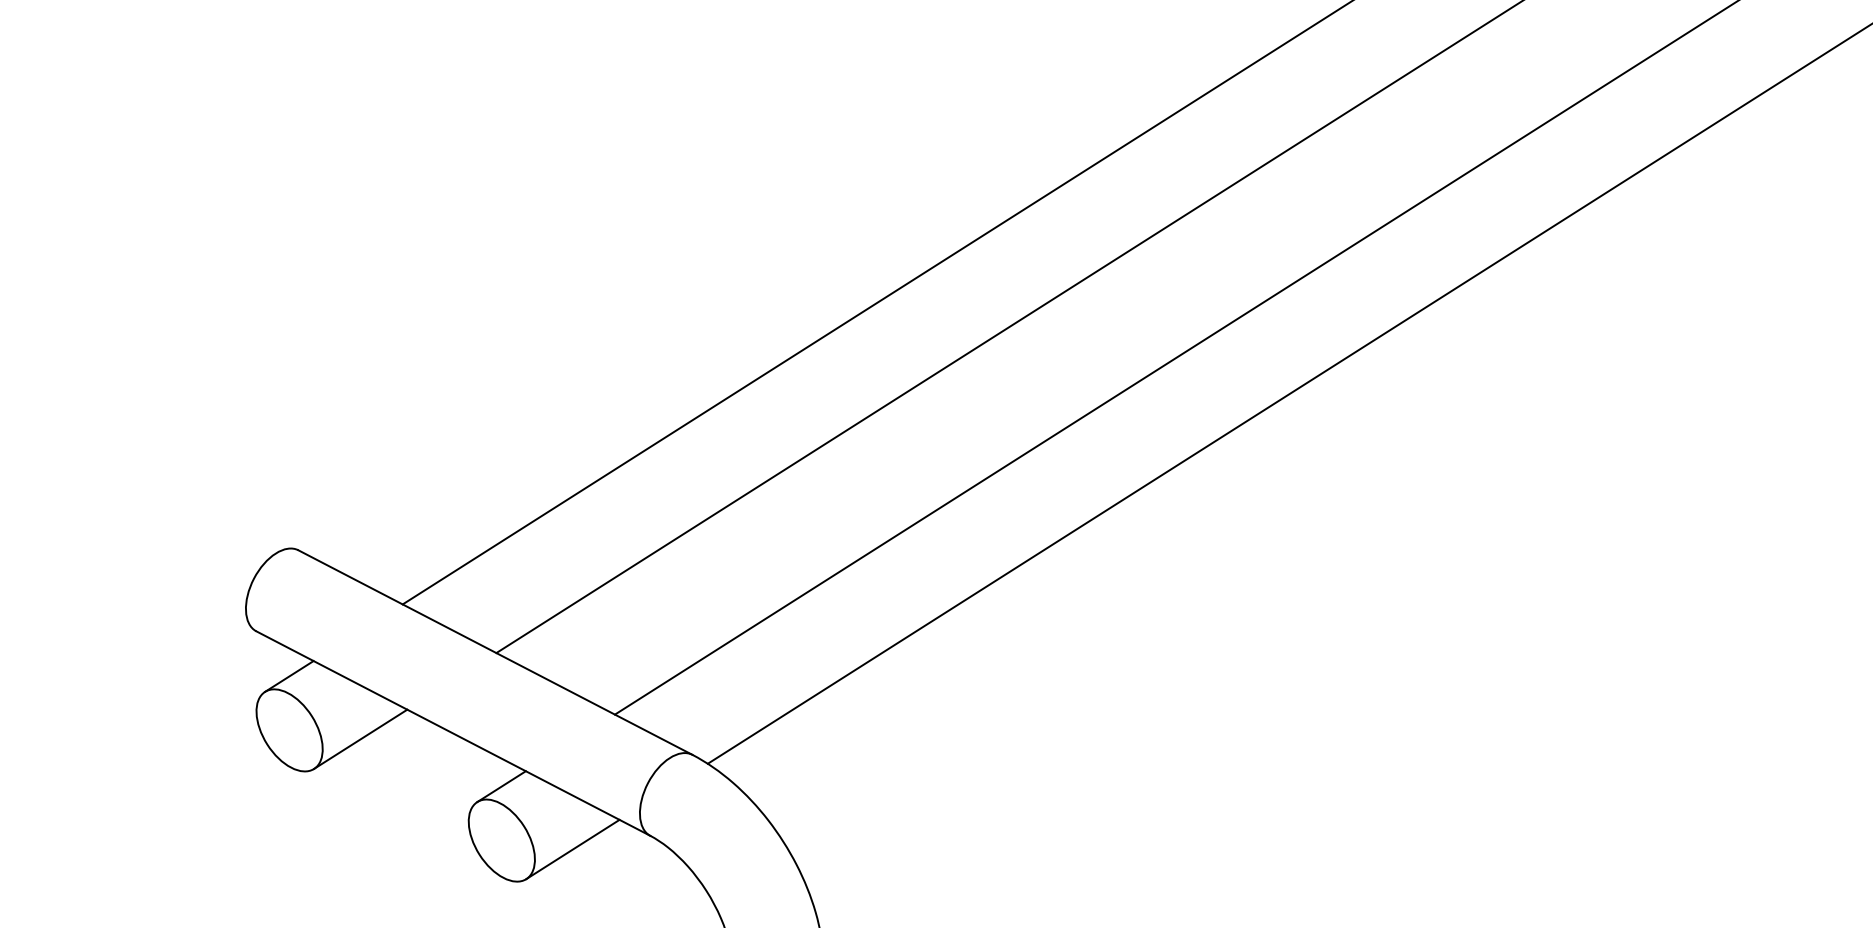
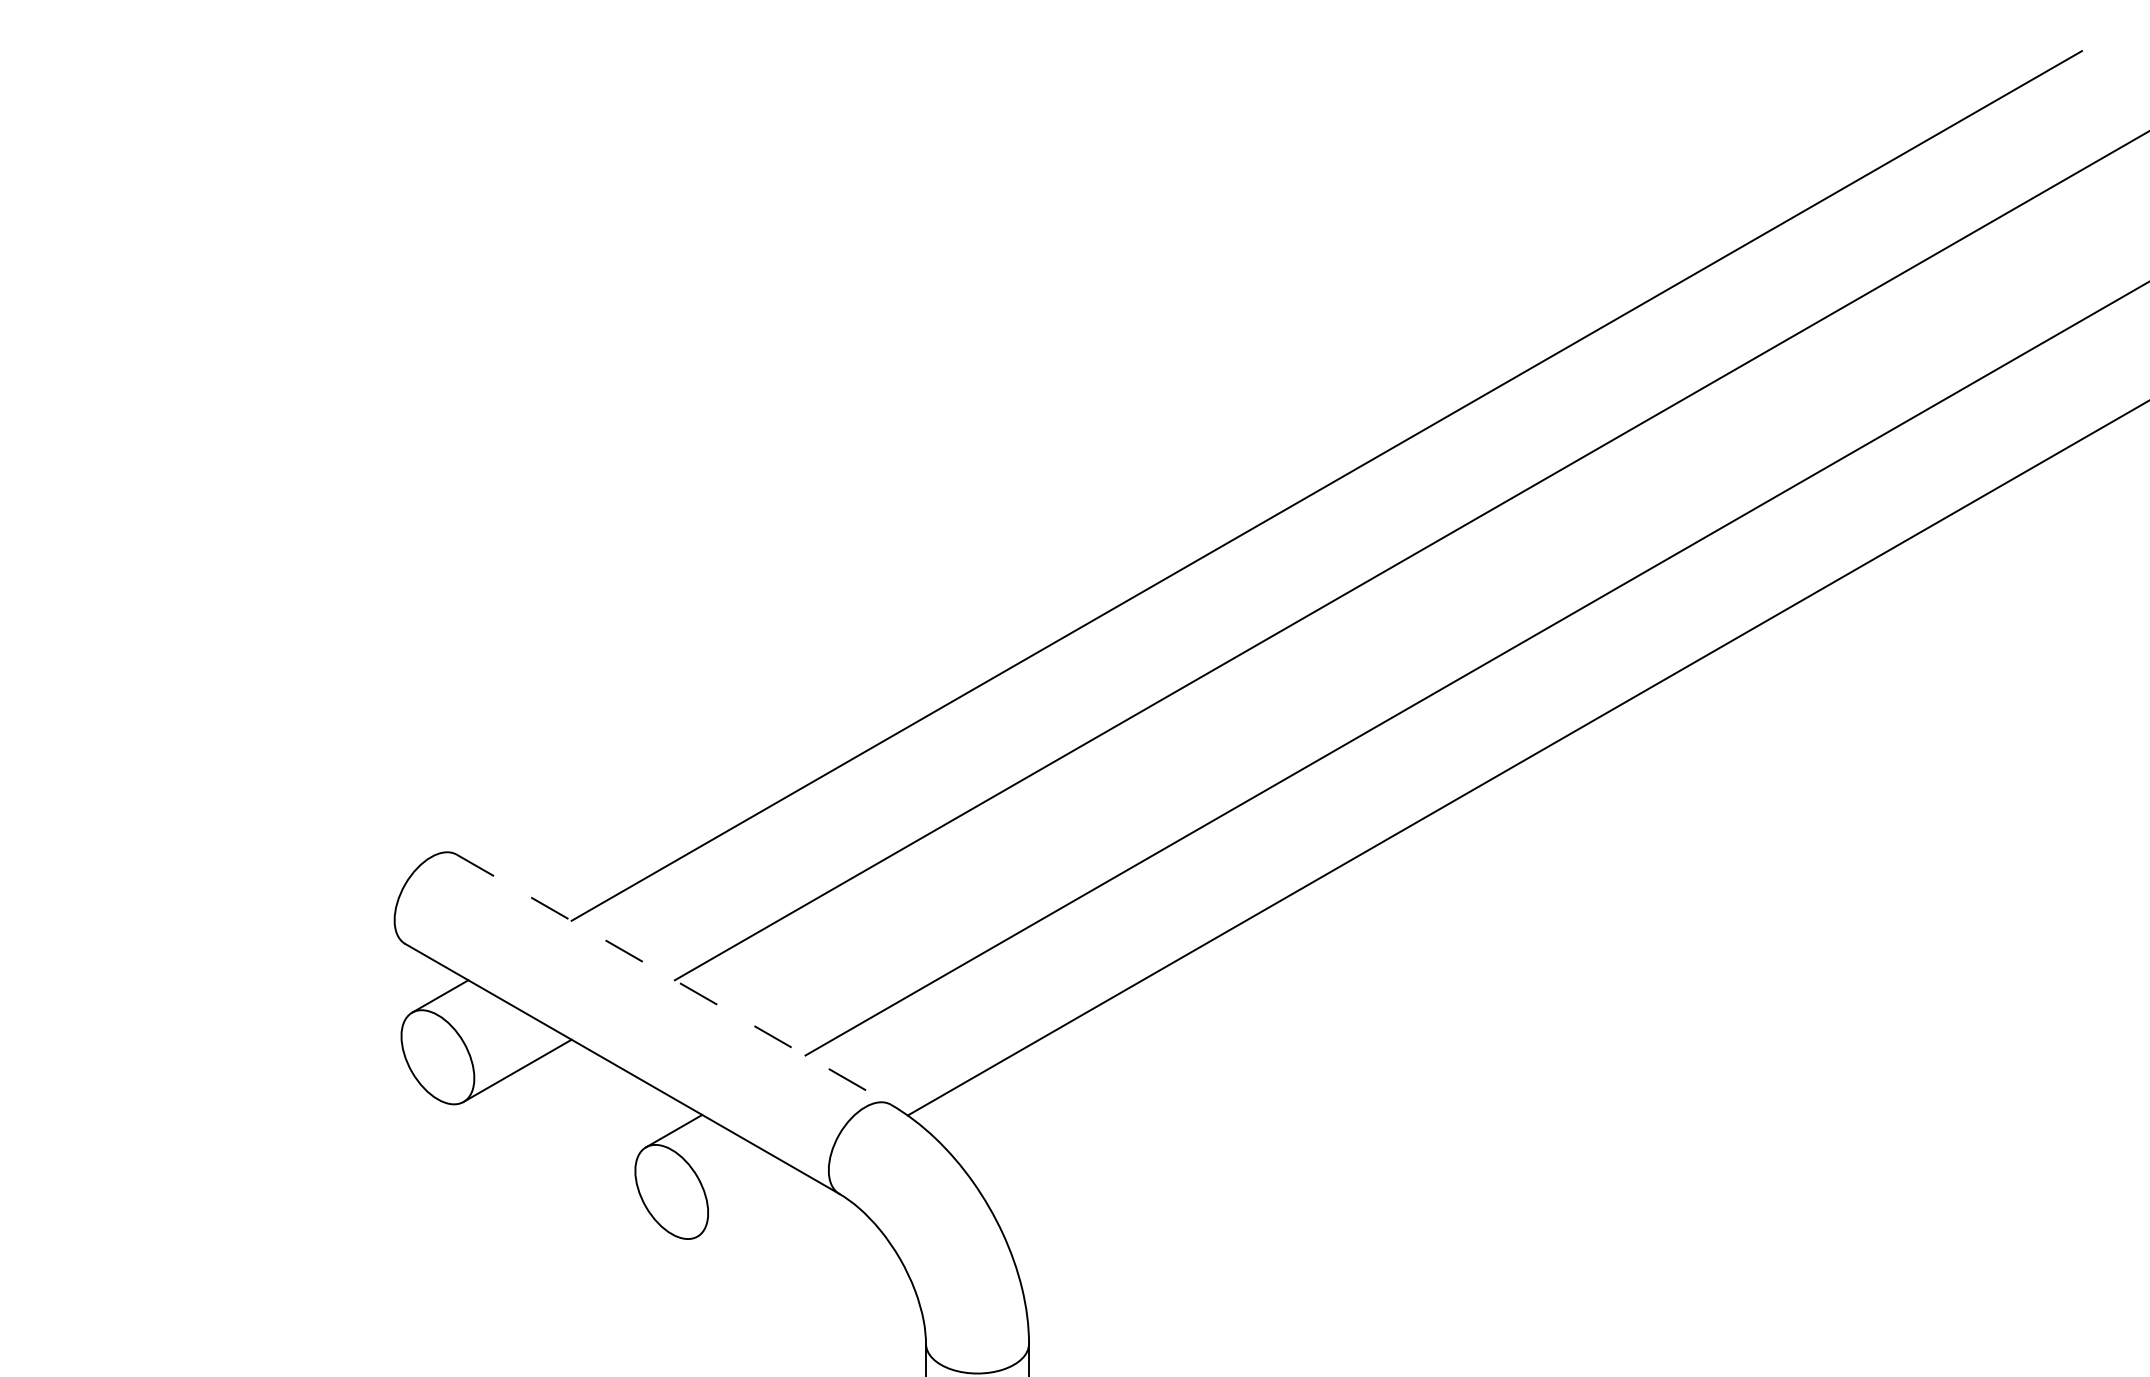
line: (496, 652) -> (674, 979), solid -> dashed
line: (572, 849) -> (751, 1205), removed

